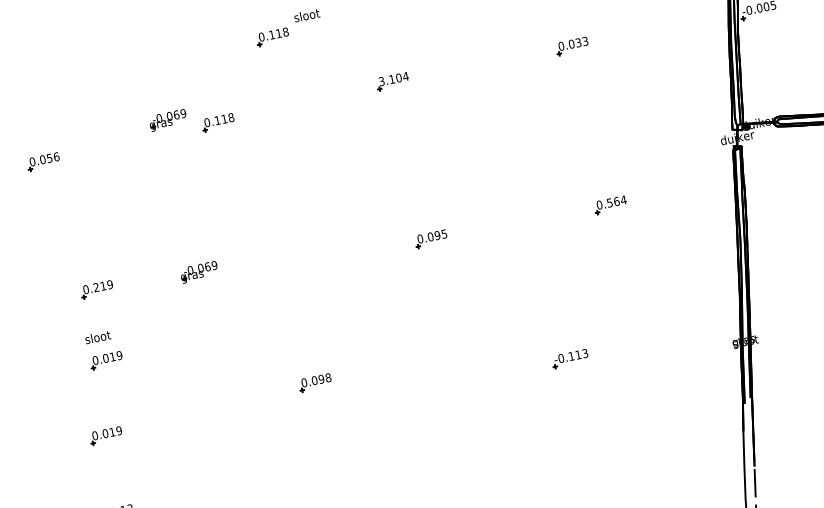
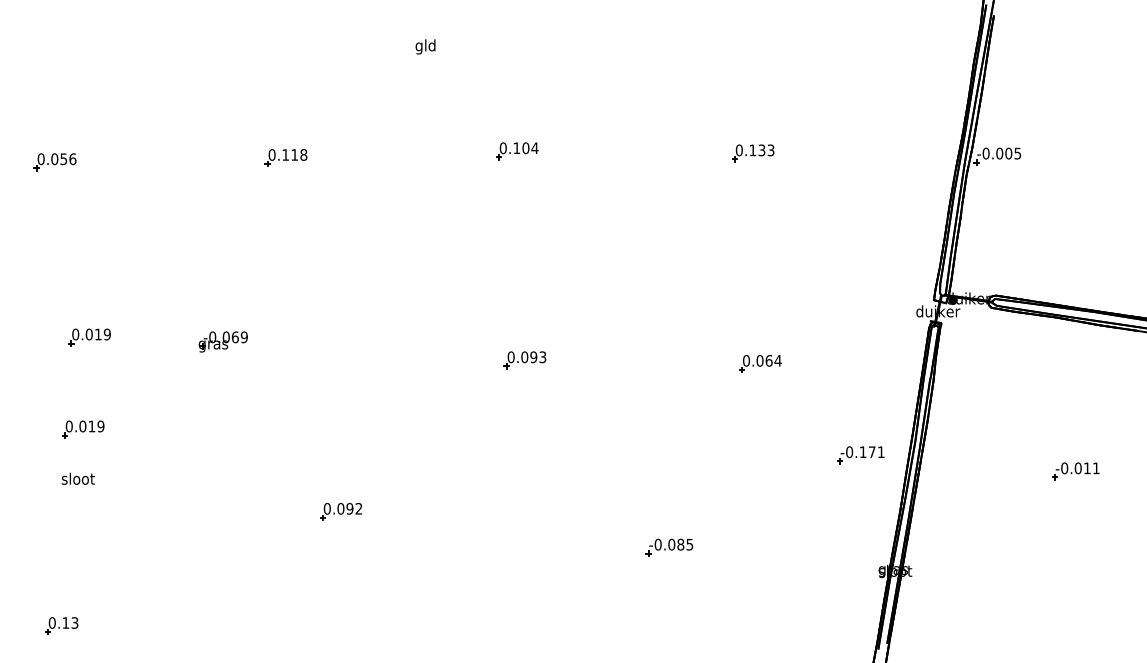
text: (306, 16) -> (425, 46), sloot -> gld
part: (272, 36) -> (376, 63), removed
text: (571, 44) -> (752, 150), 0.033 -> 0.133
text: (381, 81) -> (502, 148), 3.104 -> 0.104
part: (167, 120) -> (222, 141), removed
text: (609, 202) -> (759, 360), 0.564 -> 0.064
text: (444, 233) -> (542, 356), 0.095 -> 0.093
part: (700, 259) -> (860, 455), added
text: (95, 287) -> (88, 334), 0.219 -> 0.019
text: (97, 337) -> (77, 478), moved
text: (578, 354) -> (680, 544), -0.113 -> -0.085
text: (327, 377) -> (358, 508), 0.098 -> 0.092
part: (106, 435) -> (63, 524), removed

